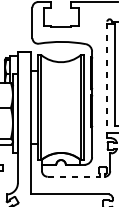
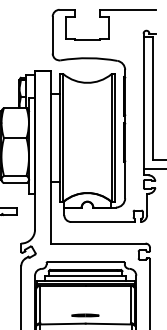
line: (107, 80) -> (143, 104), dashed -> solid
line: (74, 177) -> (103, 222), dashed -> solid

